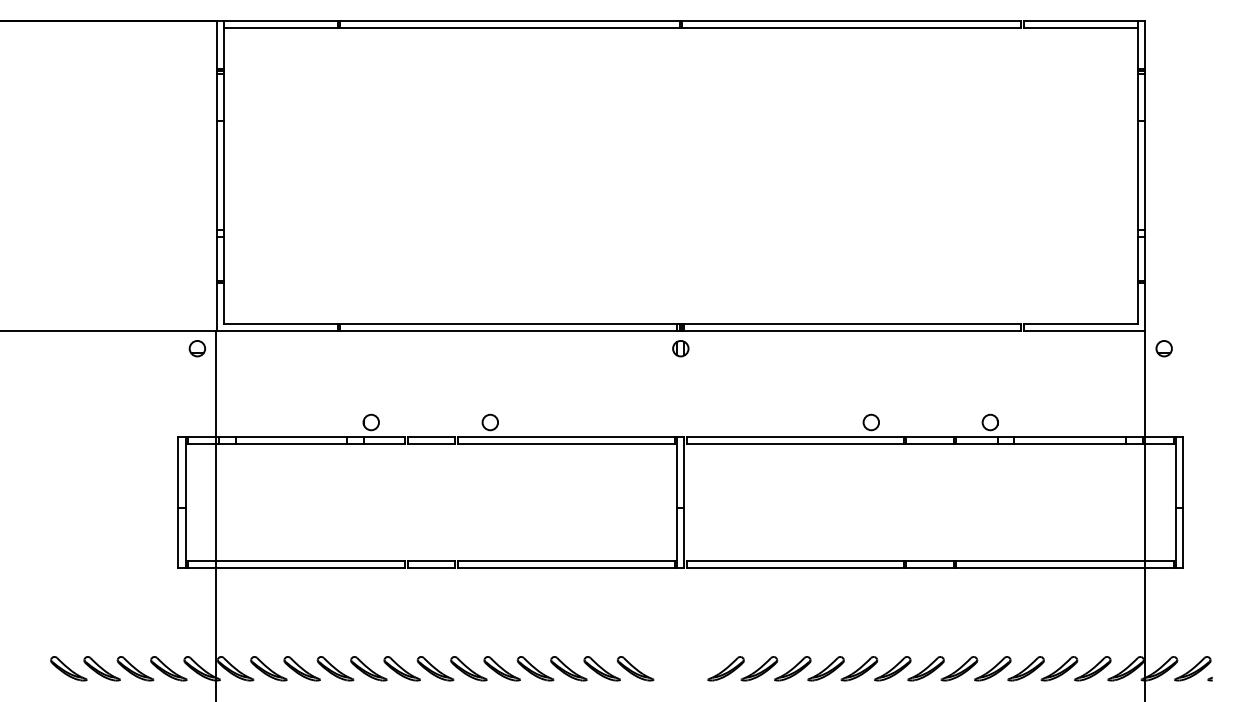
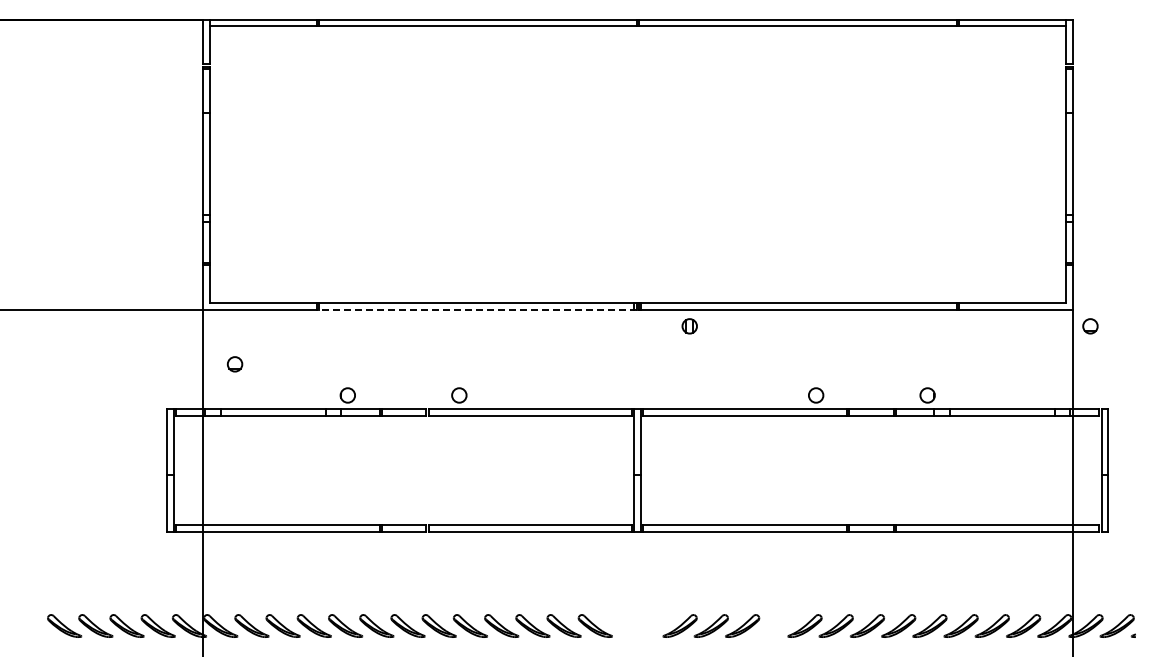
line: (509, 330) -> (477, 309), solid -> dashed
part: (196, 348) -> (234, 364), moved
part: (680, 348) -> (689, 326), moved
part: (825, 668) -> (773, 625), removed

